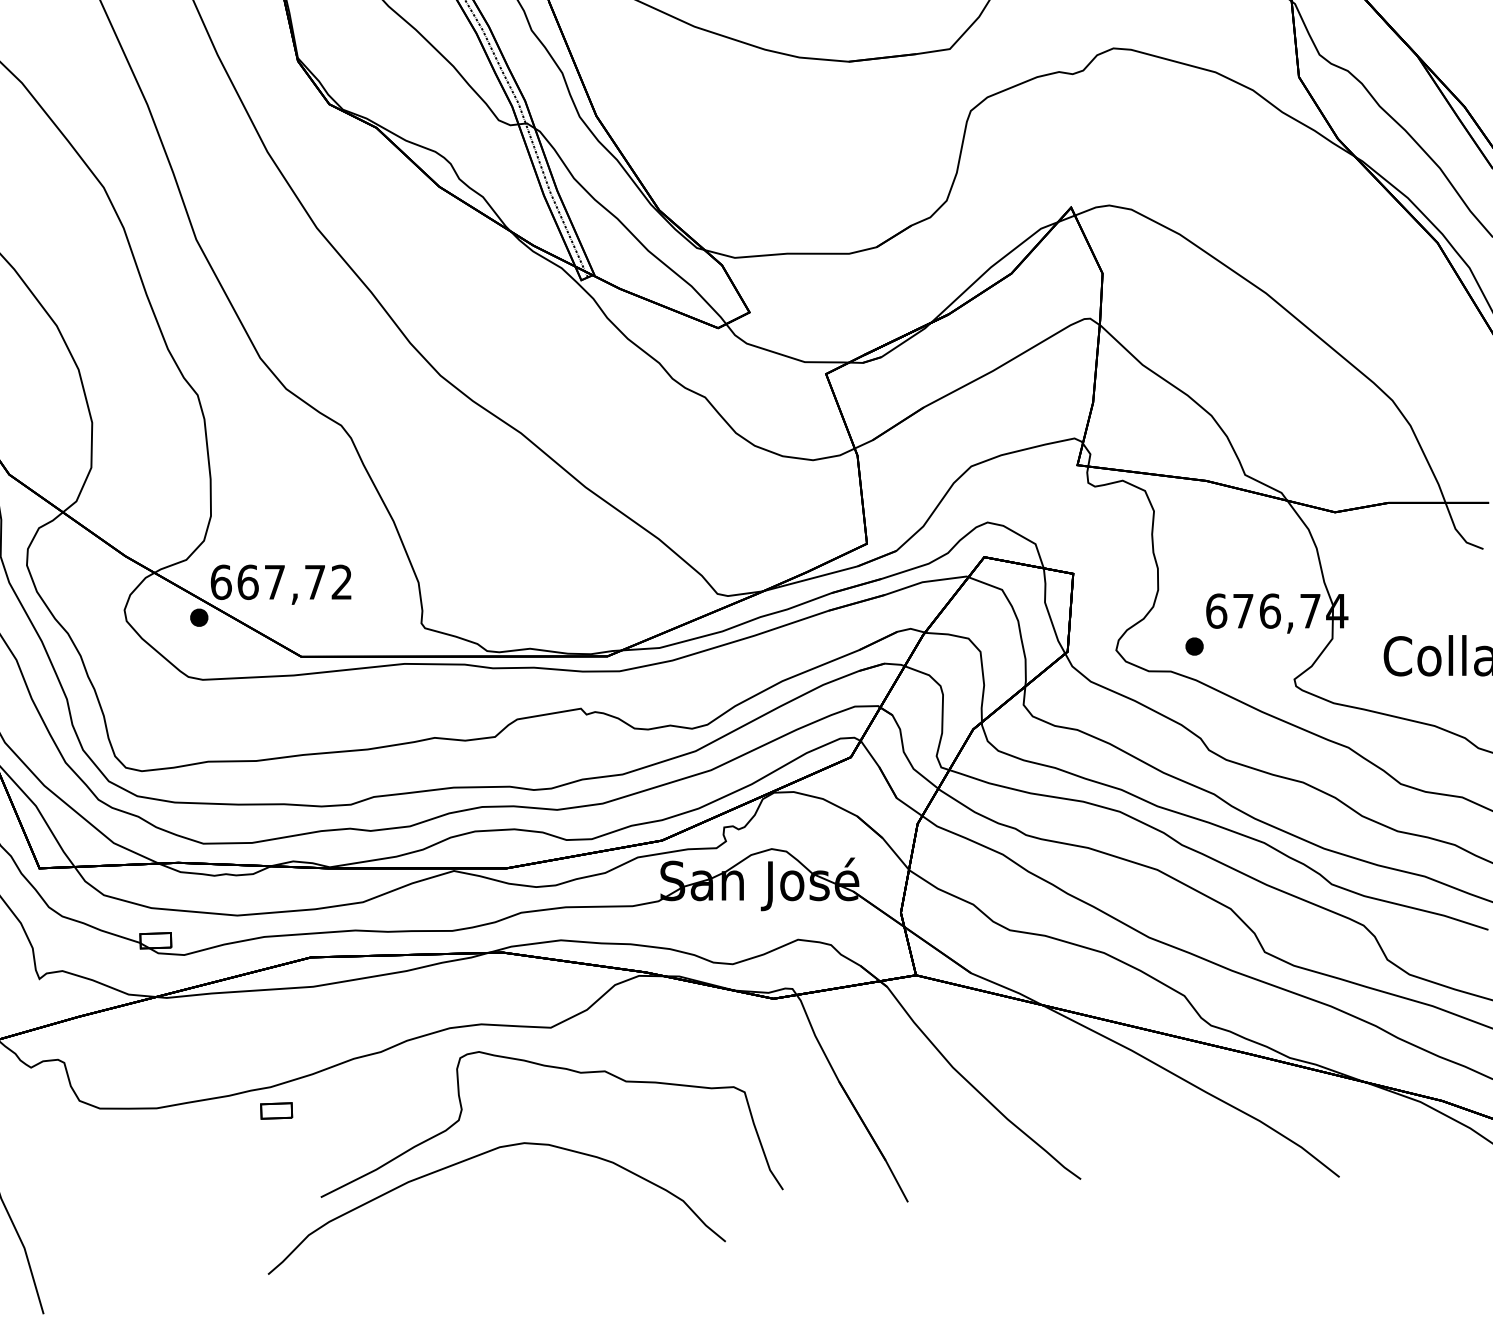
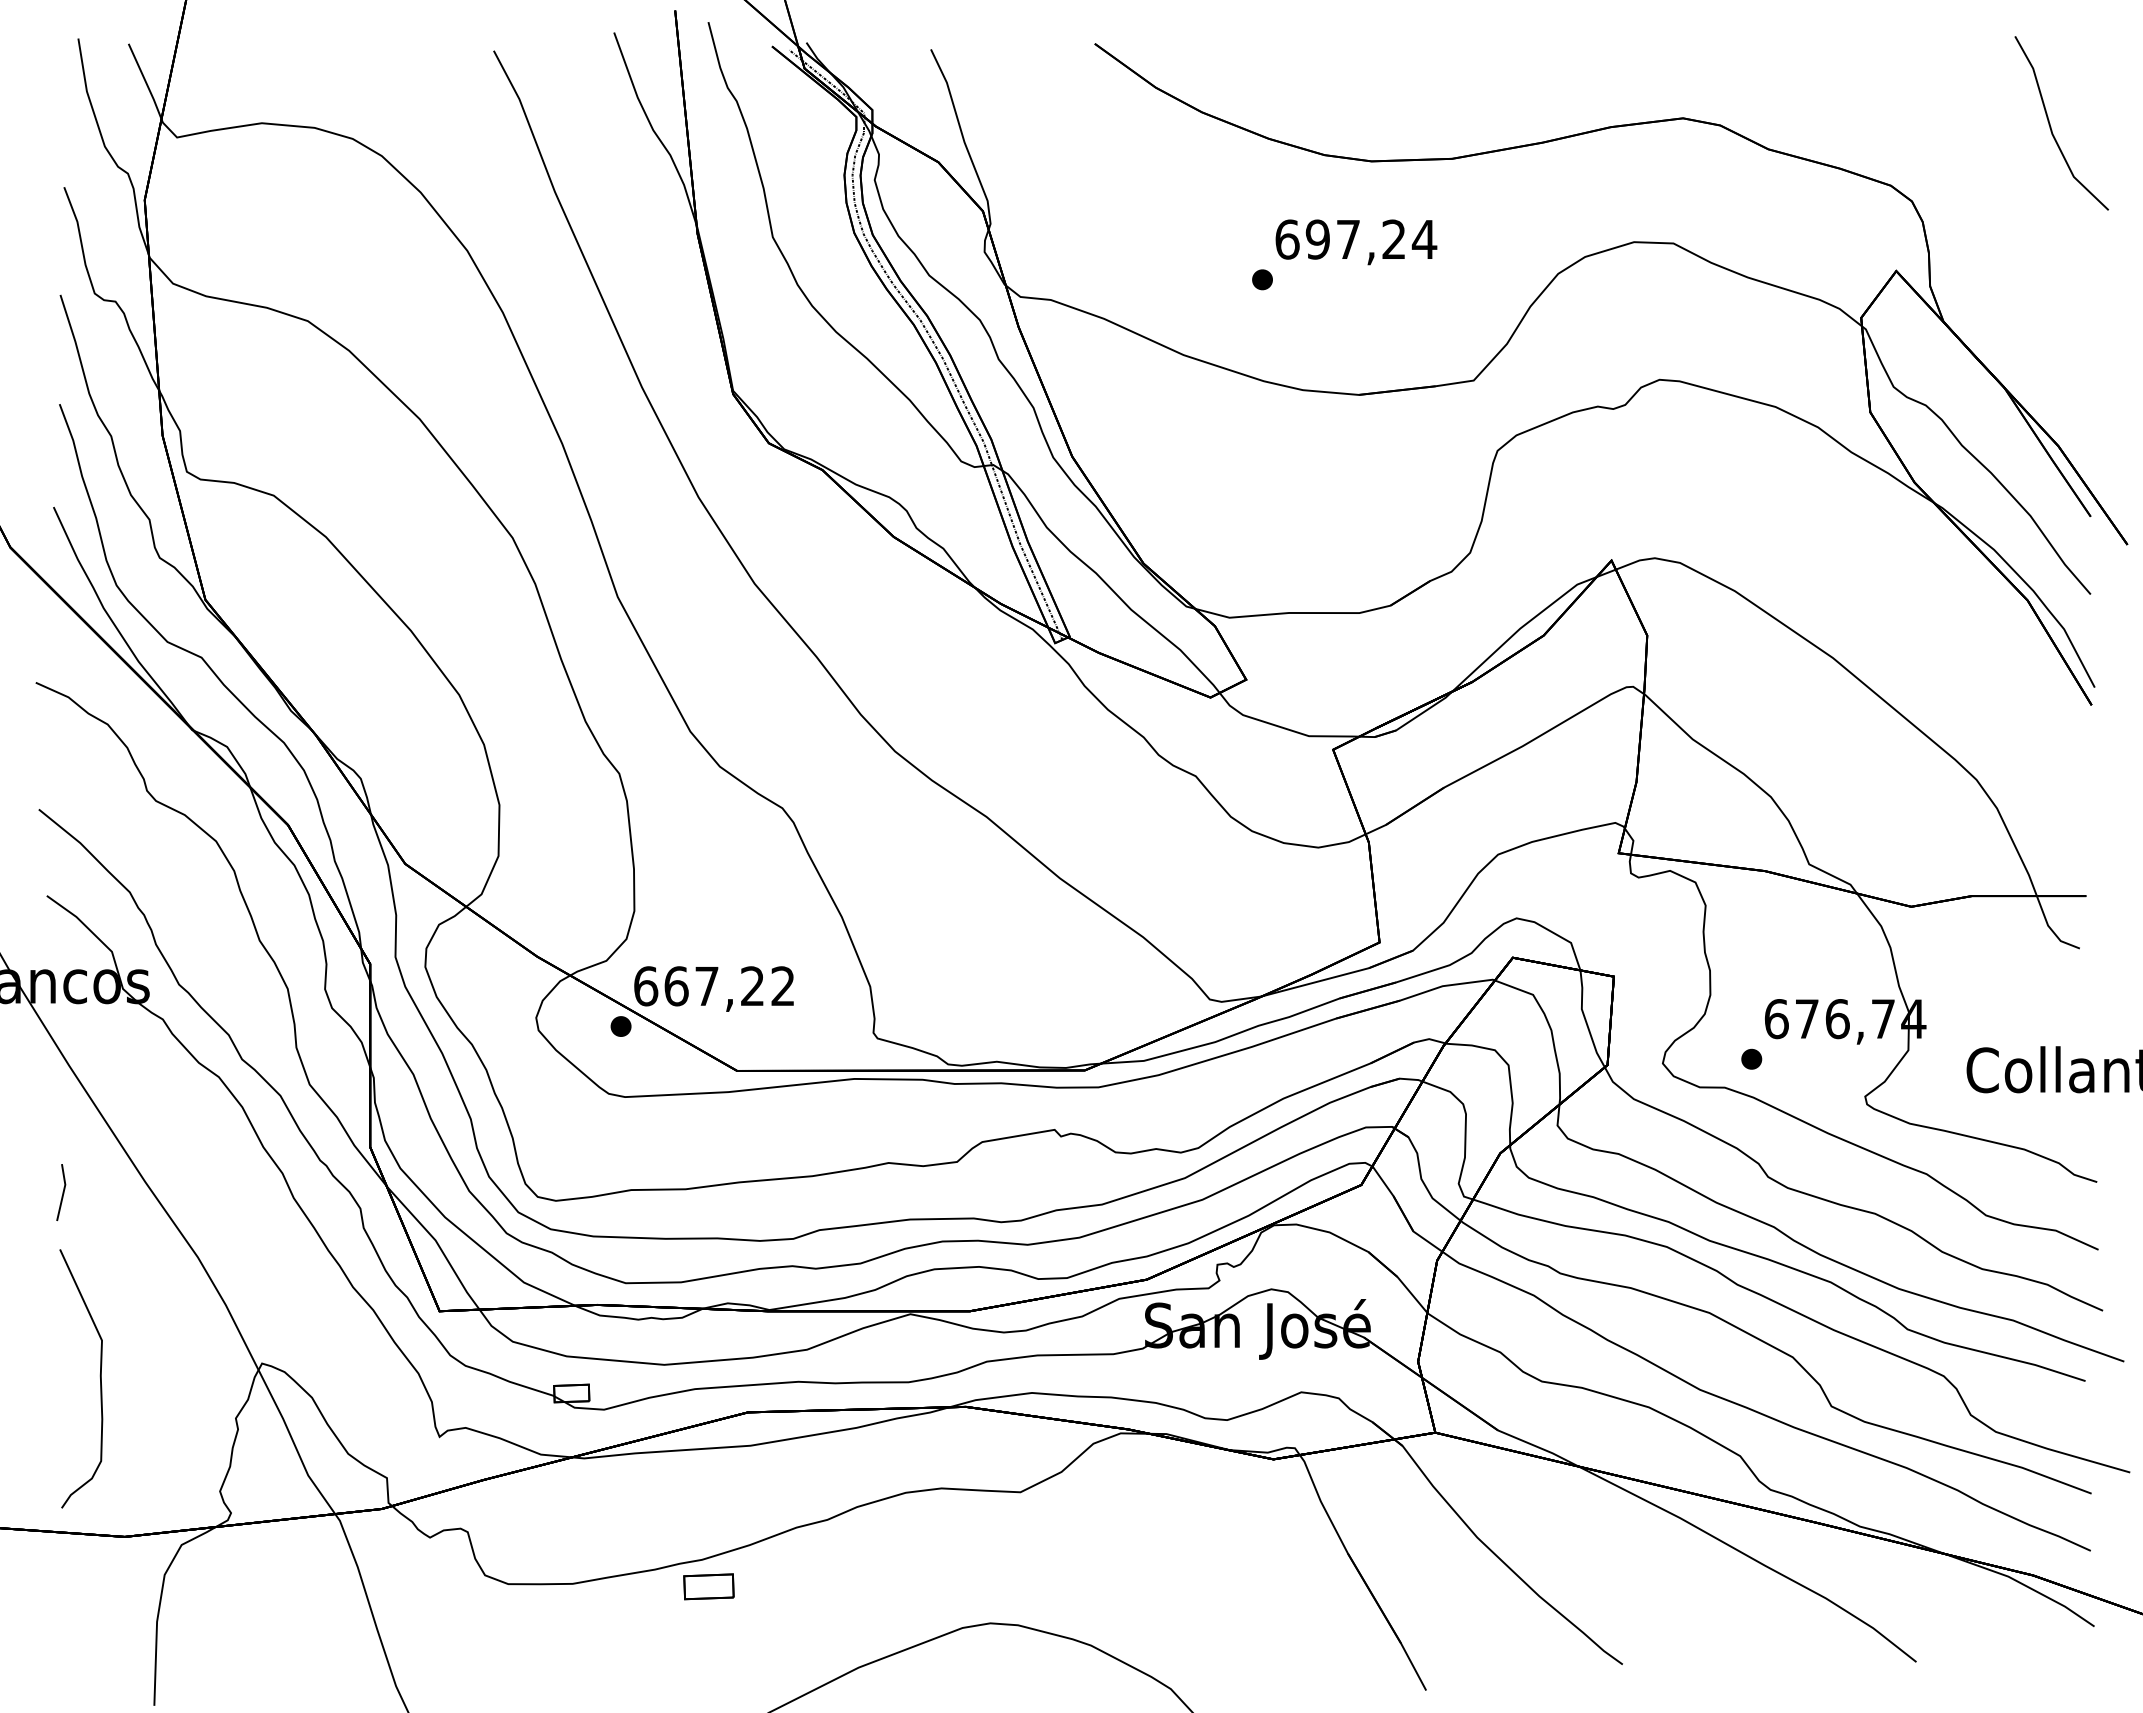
text: (314, 581) -> (752, 985), 667,72 -> 667,22
part: (561, 1069) -> (1032, 1539), removed
part: (276, 1110) -> (708, 1586), size x1.4

